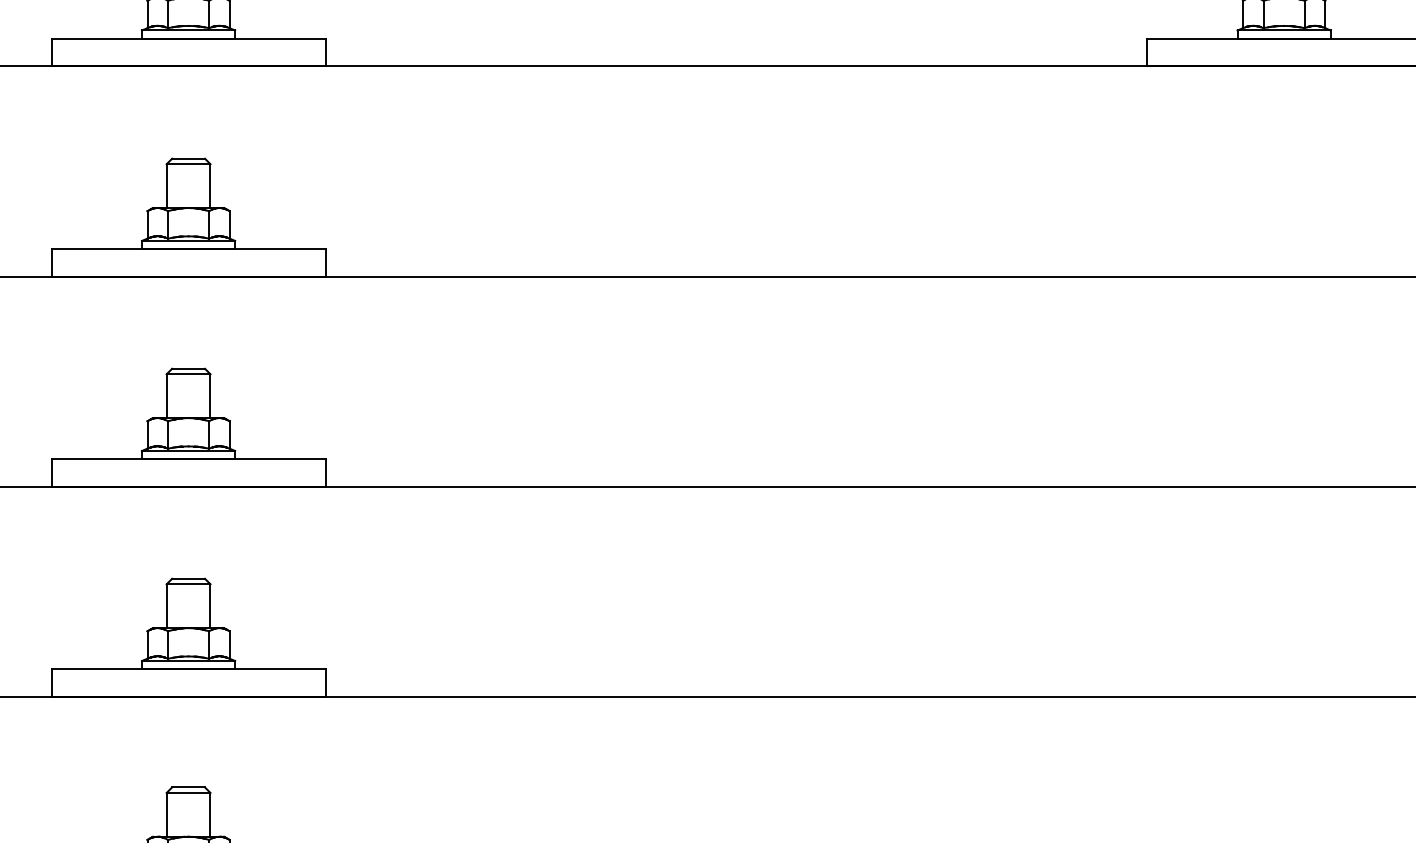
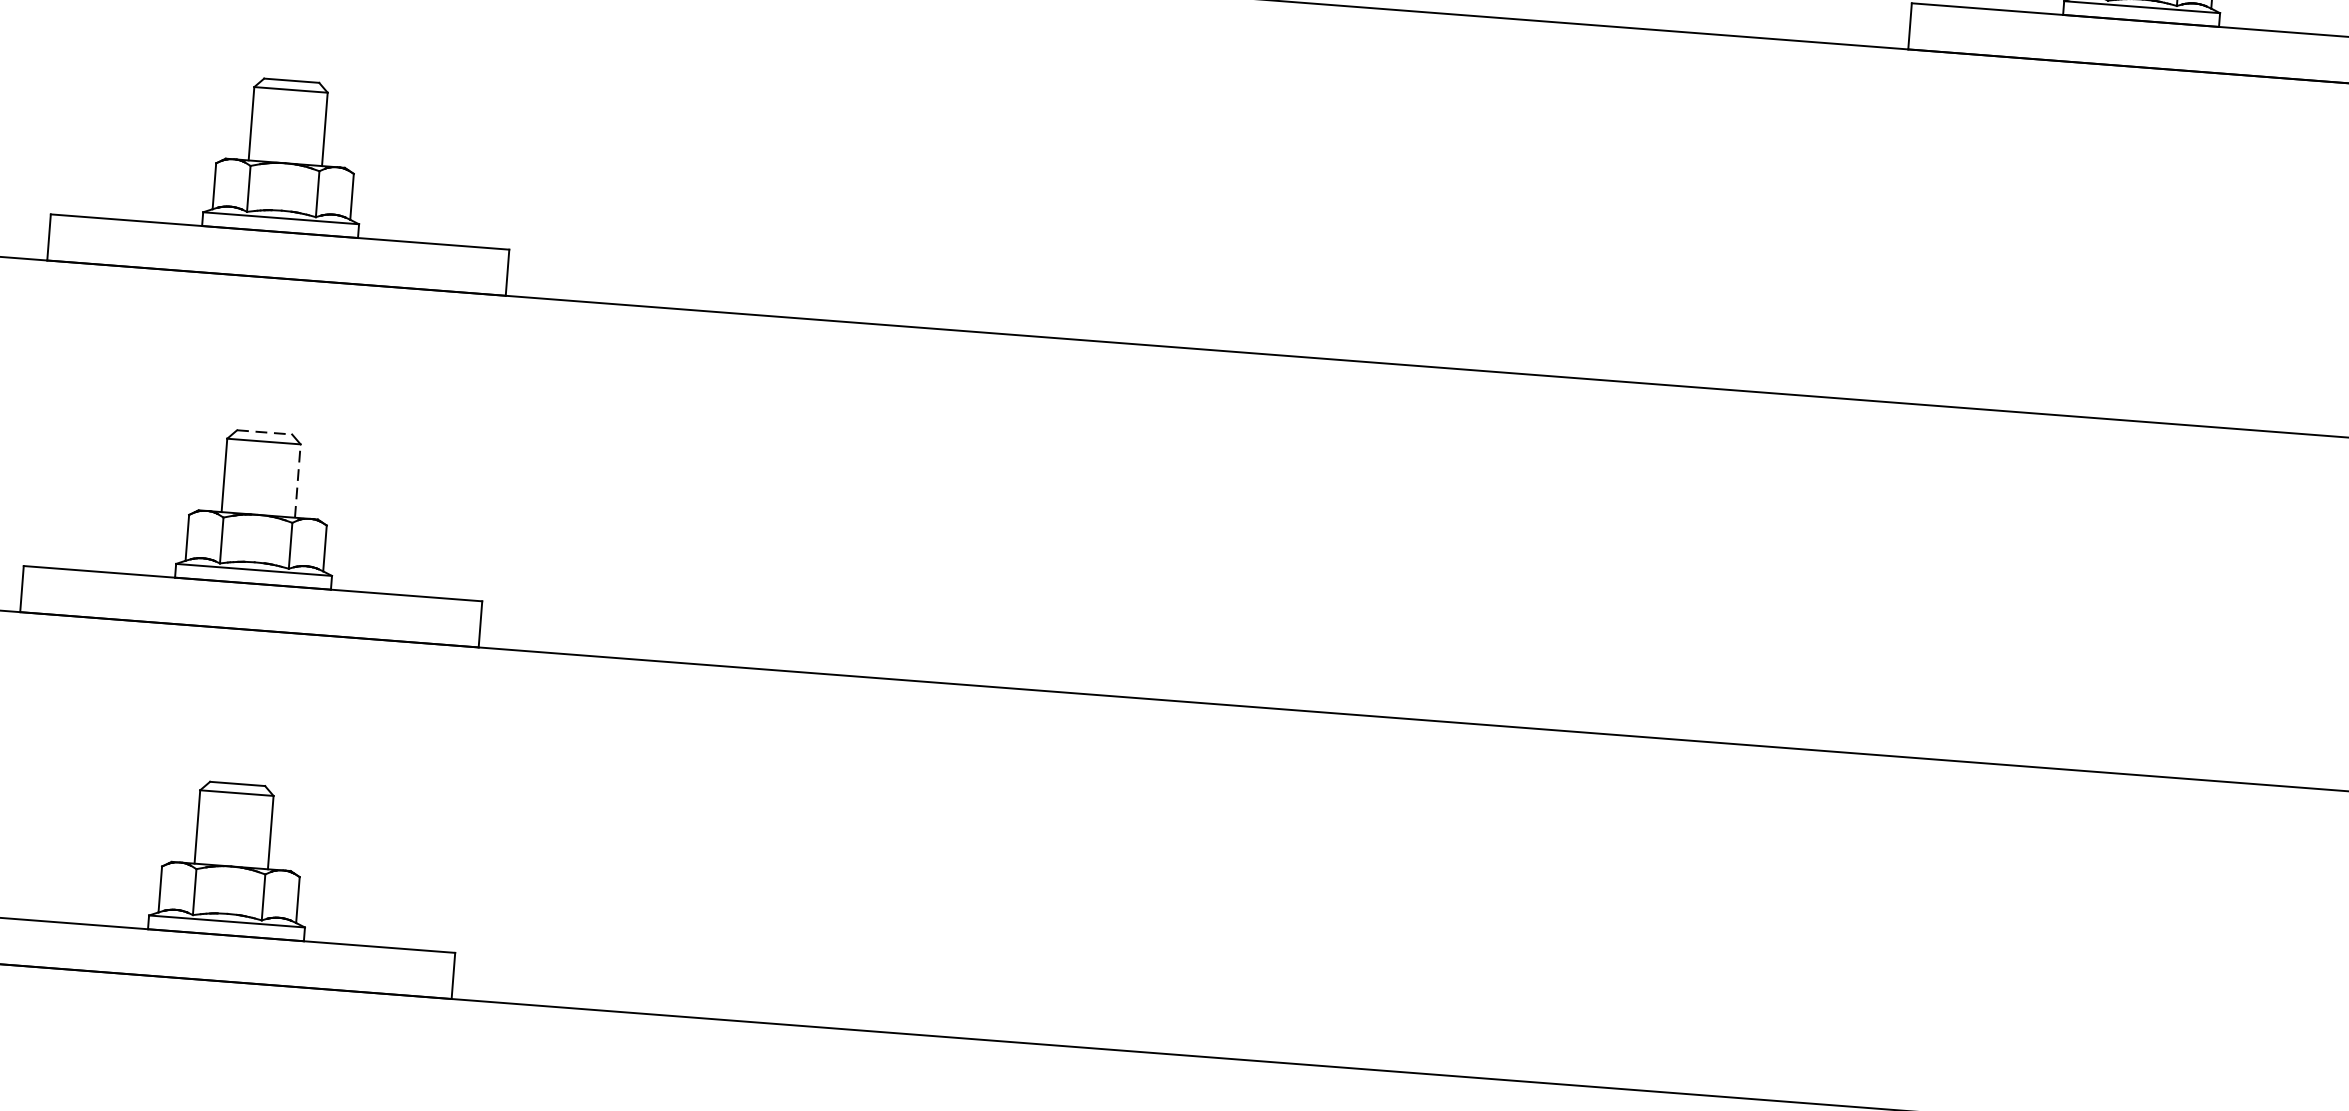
line: (189, 368) -> (266, 431), solid -> dashed
line: (210, 396) -> (297, 481), solid -> dashed

